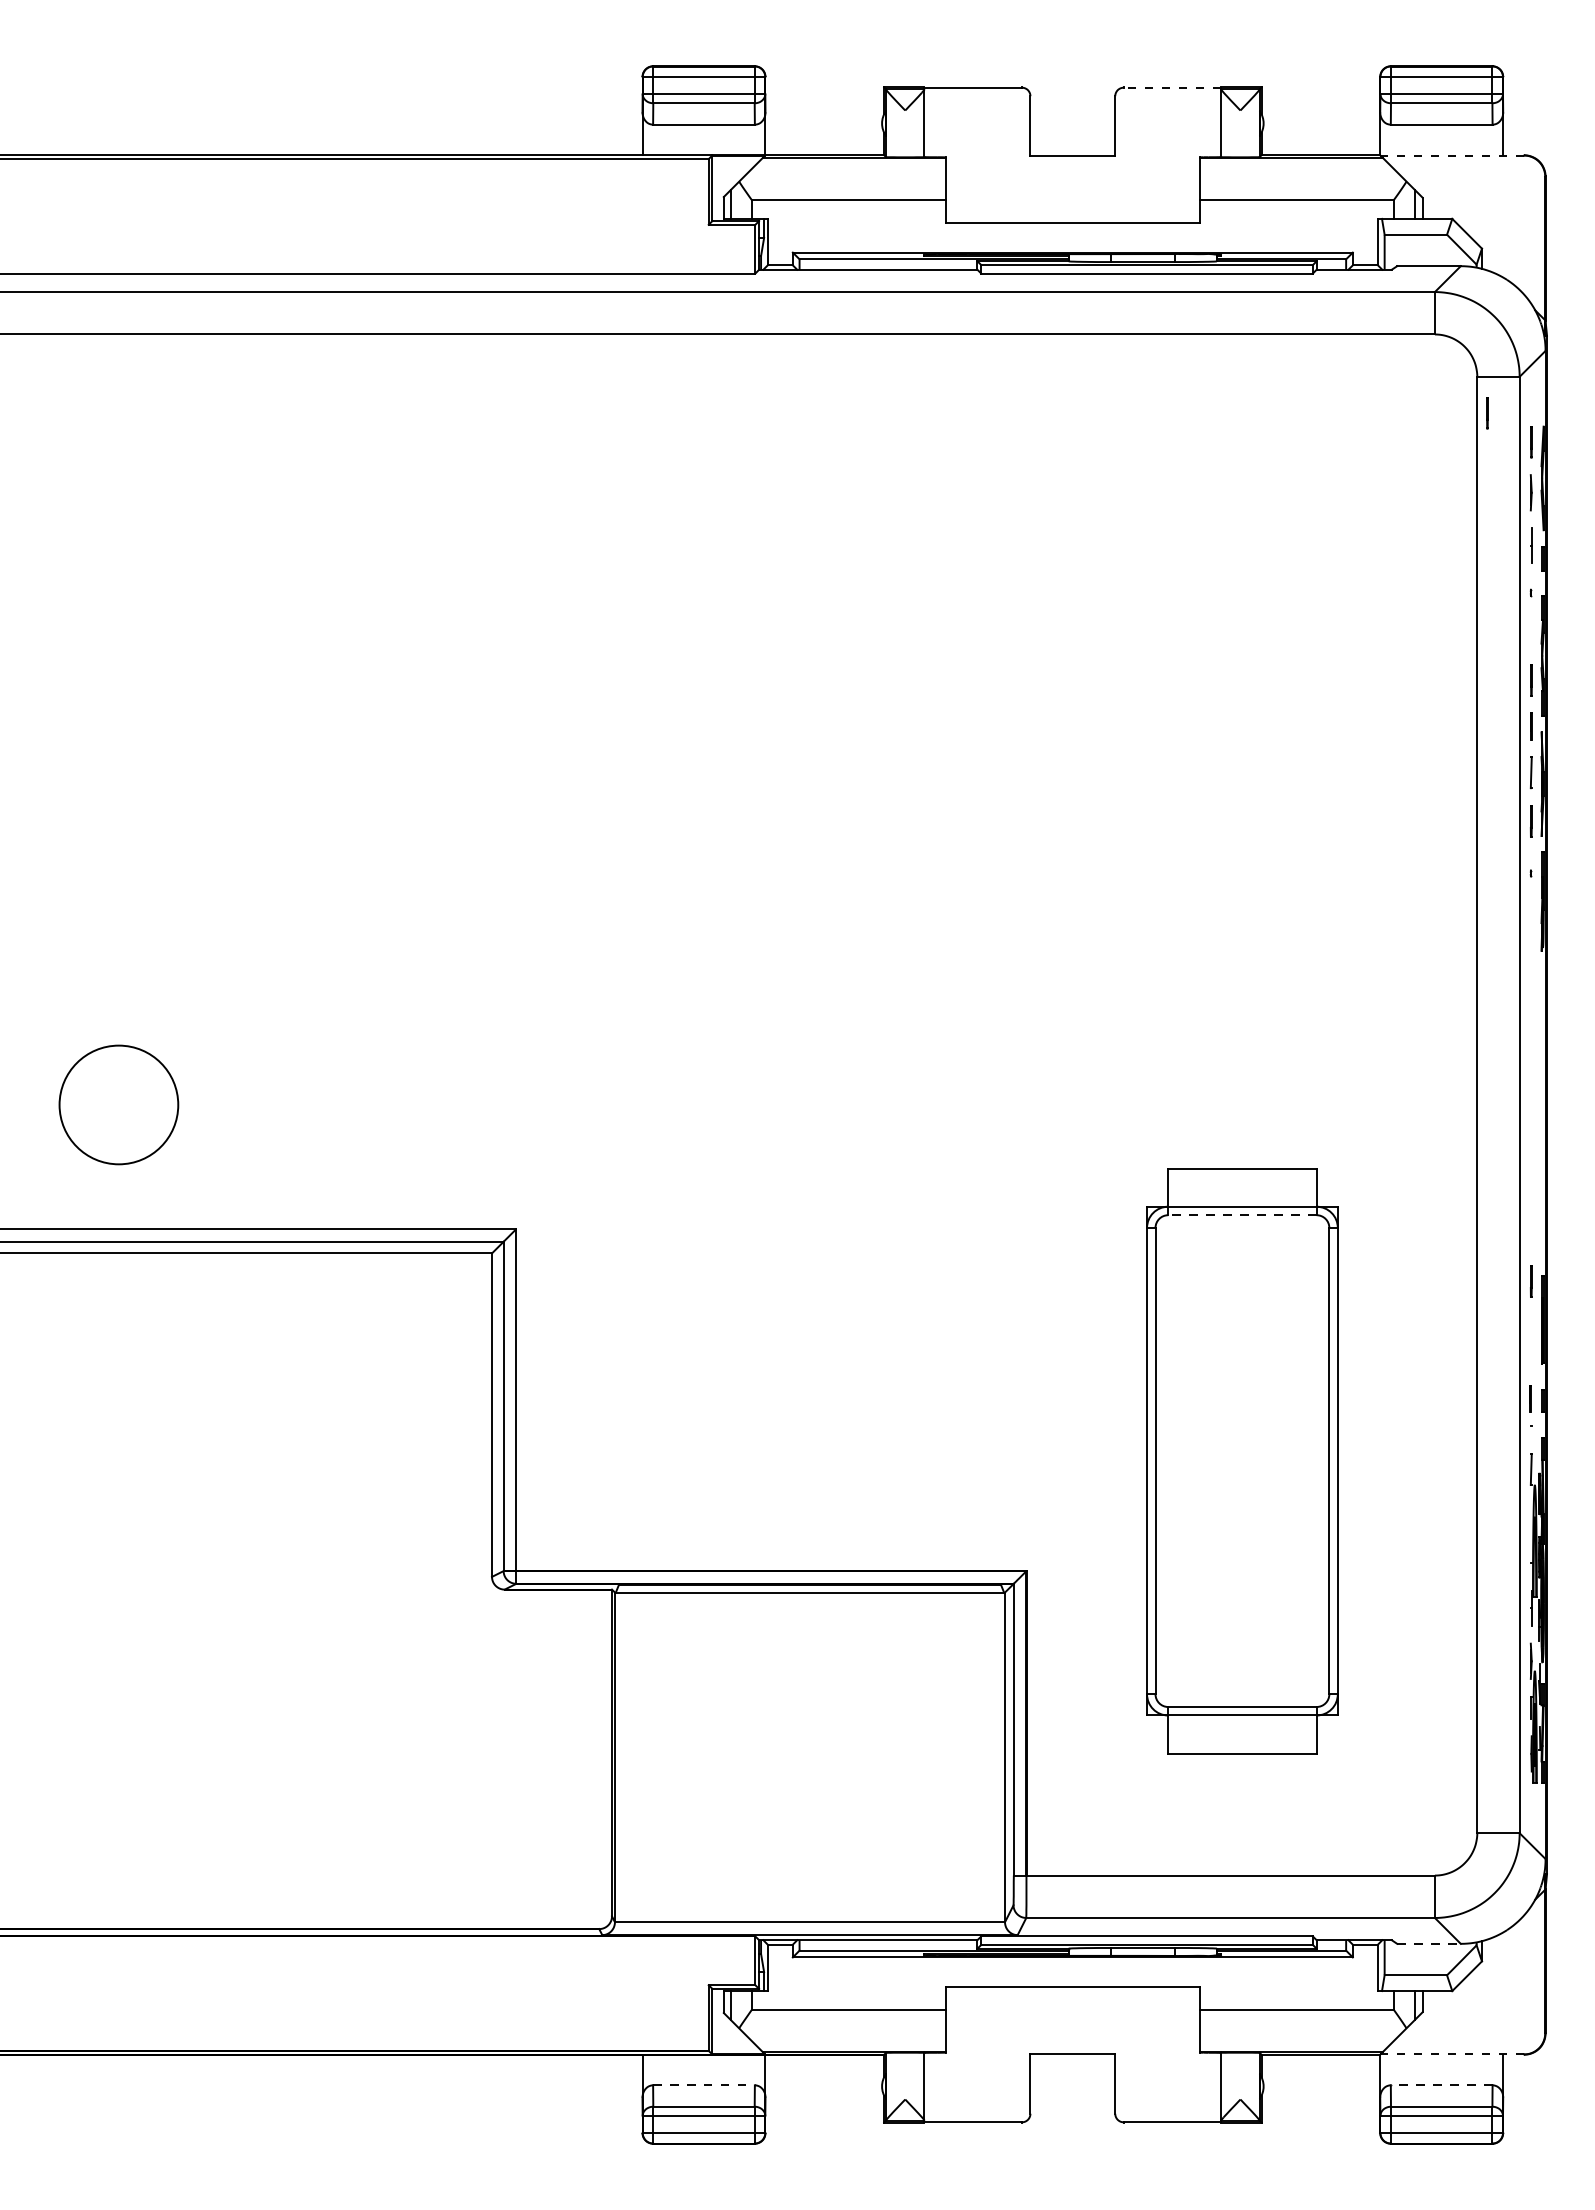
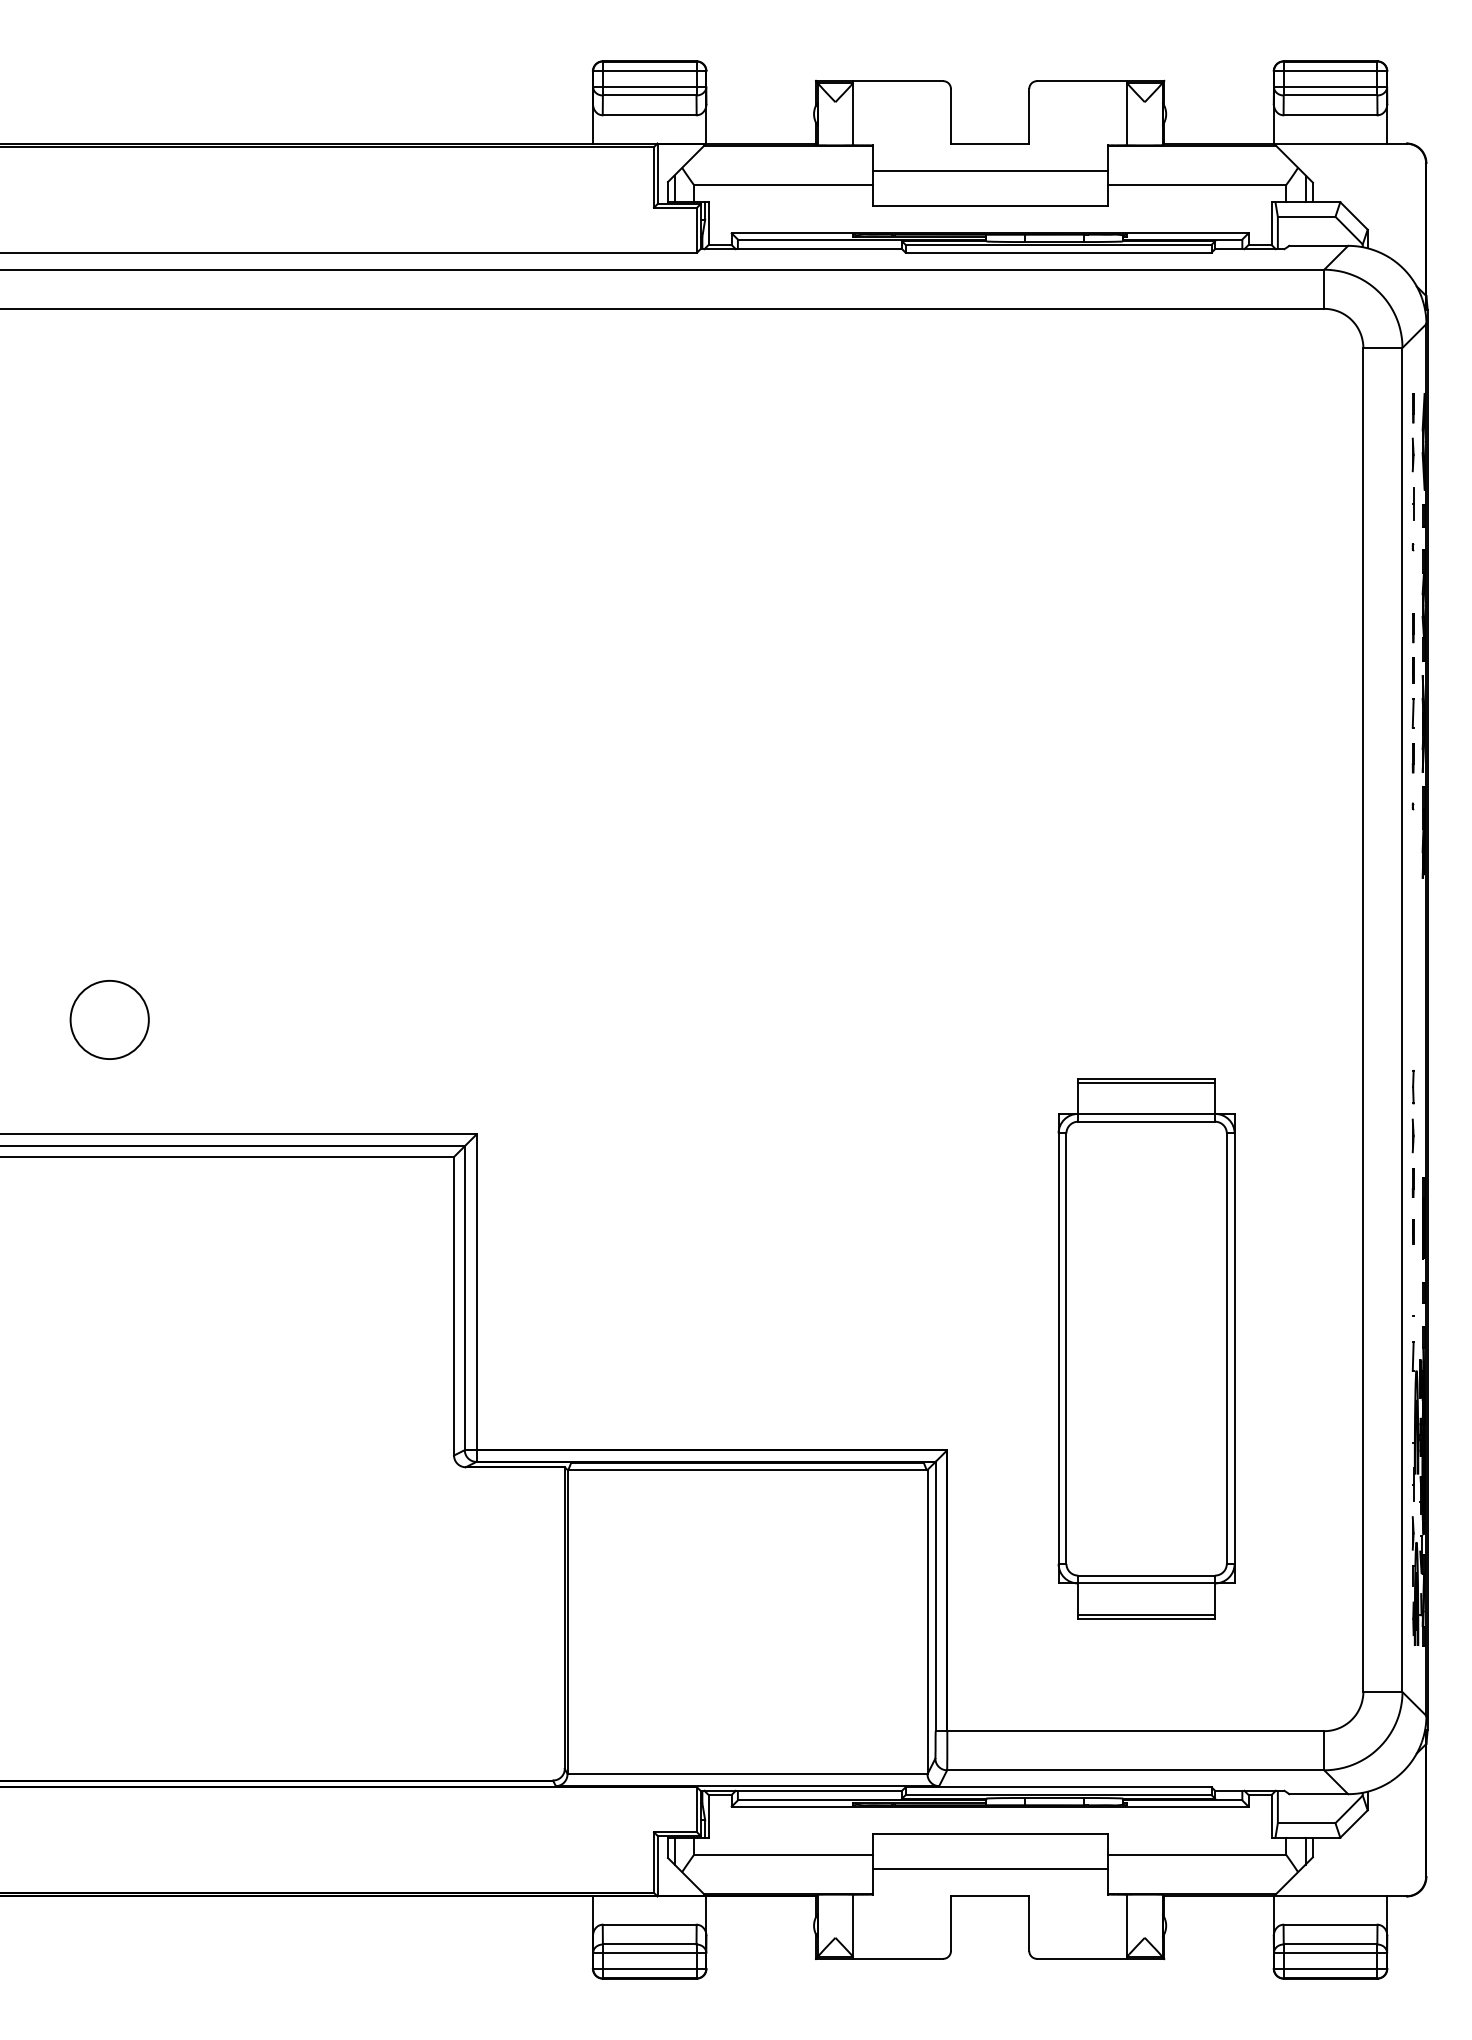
line: (1172, 87) -> (1082, 80), dashed -> solid
line: (1452, 155) -> (1340, 143), dashed -> solid
line: (1072, 184) -> (989, 170), added
line: (1487, 413) -> (1372, 381), removed
circle: (118, 1104) -> (109, 1019), size x0.71
line: (1242, 1172) -> (1146, 1082), added
line: (1531, 1177) -> (1413, 1086), added
line: (1241, 1215) -> (1145, 1121), dashed -> solid
line: (1530, 1230) -> (1412, 1135), added
line: (1530, 1398) -> (1413, 1231), moved
line: (1242, 1749) -> (1146, 1614), added
line: (1428, 1943) -> (1318, 1793), dashed -> solid
line: (1072, 2024) -> (989, 1868), added
line: (1452, 2054) -> (1340, 1896), dashed -> solid
line: (704, 2085) -> (650, 1924), dashed -> solid
line: (1441, 2085) -> (1330, 1924), dashed -> solid

